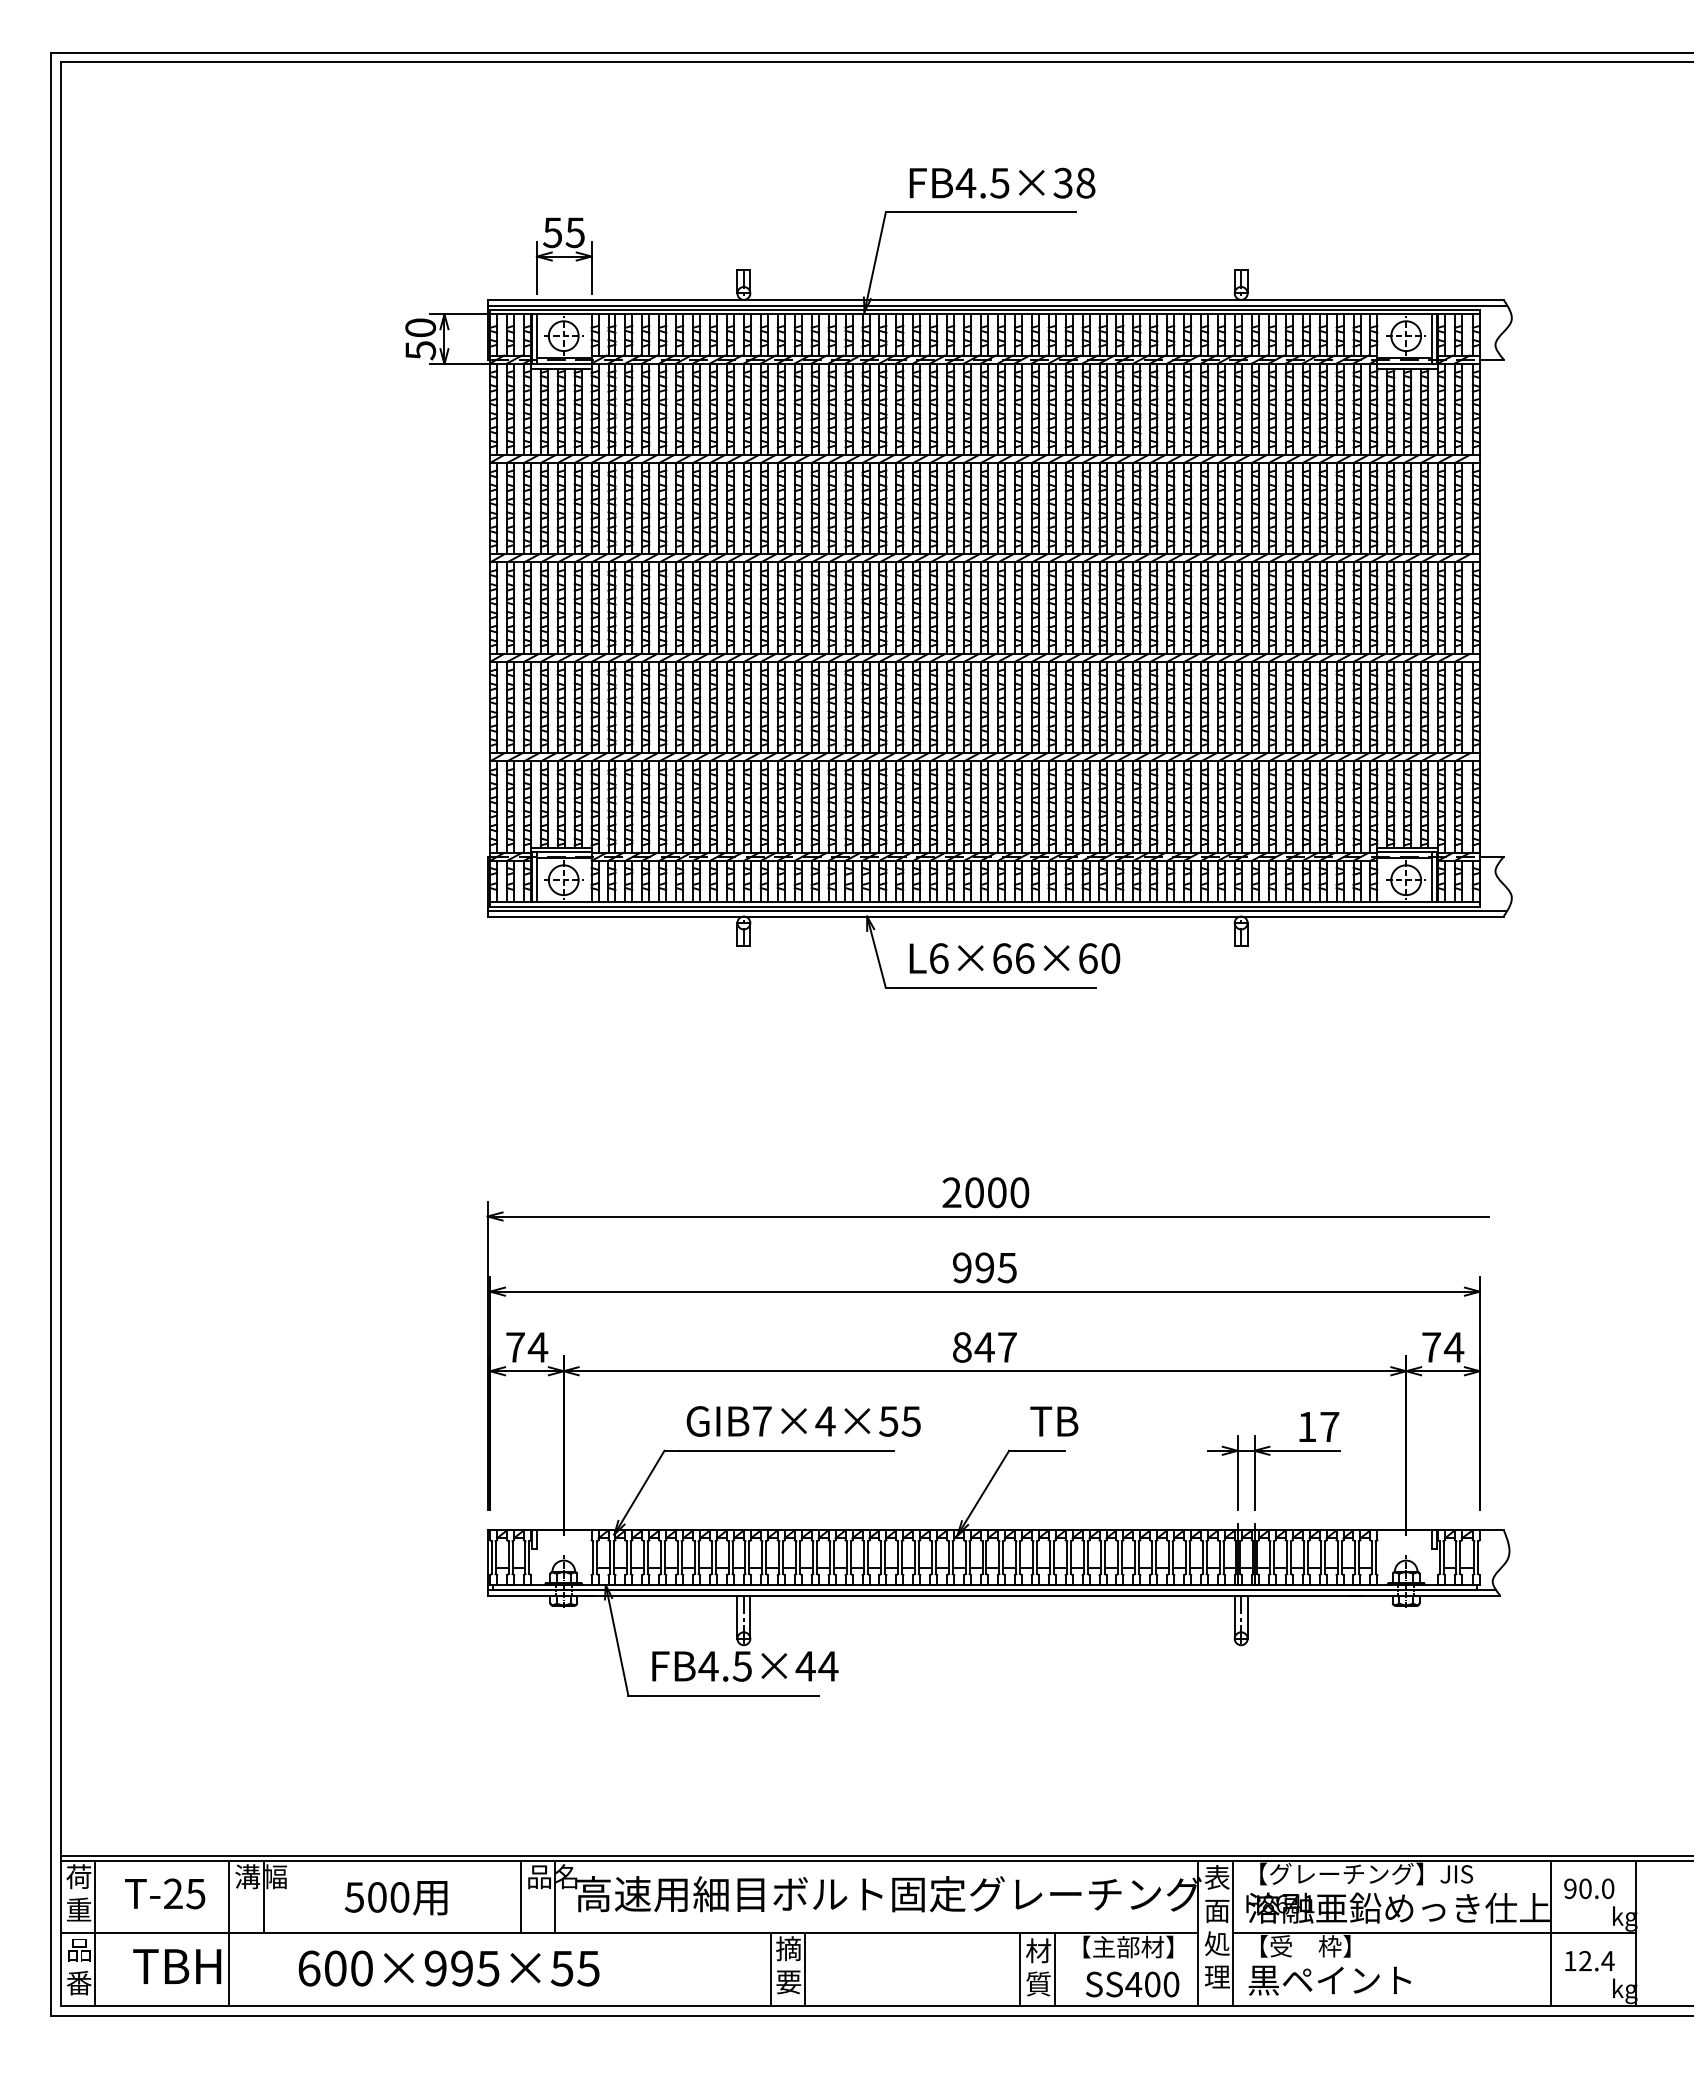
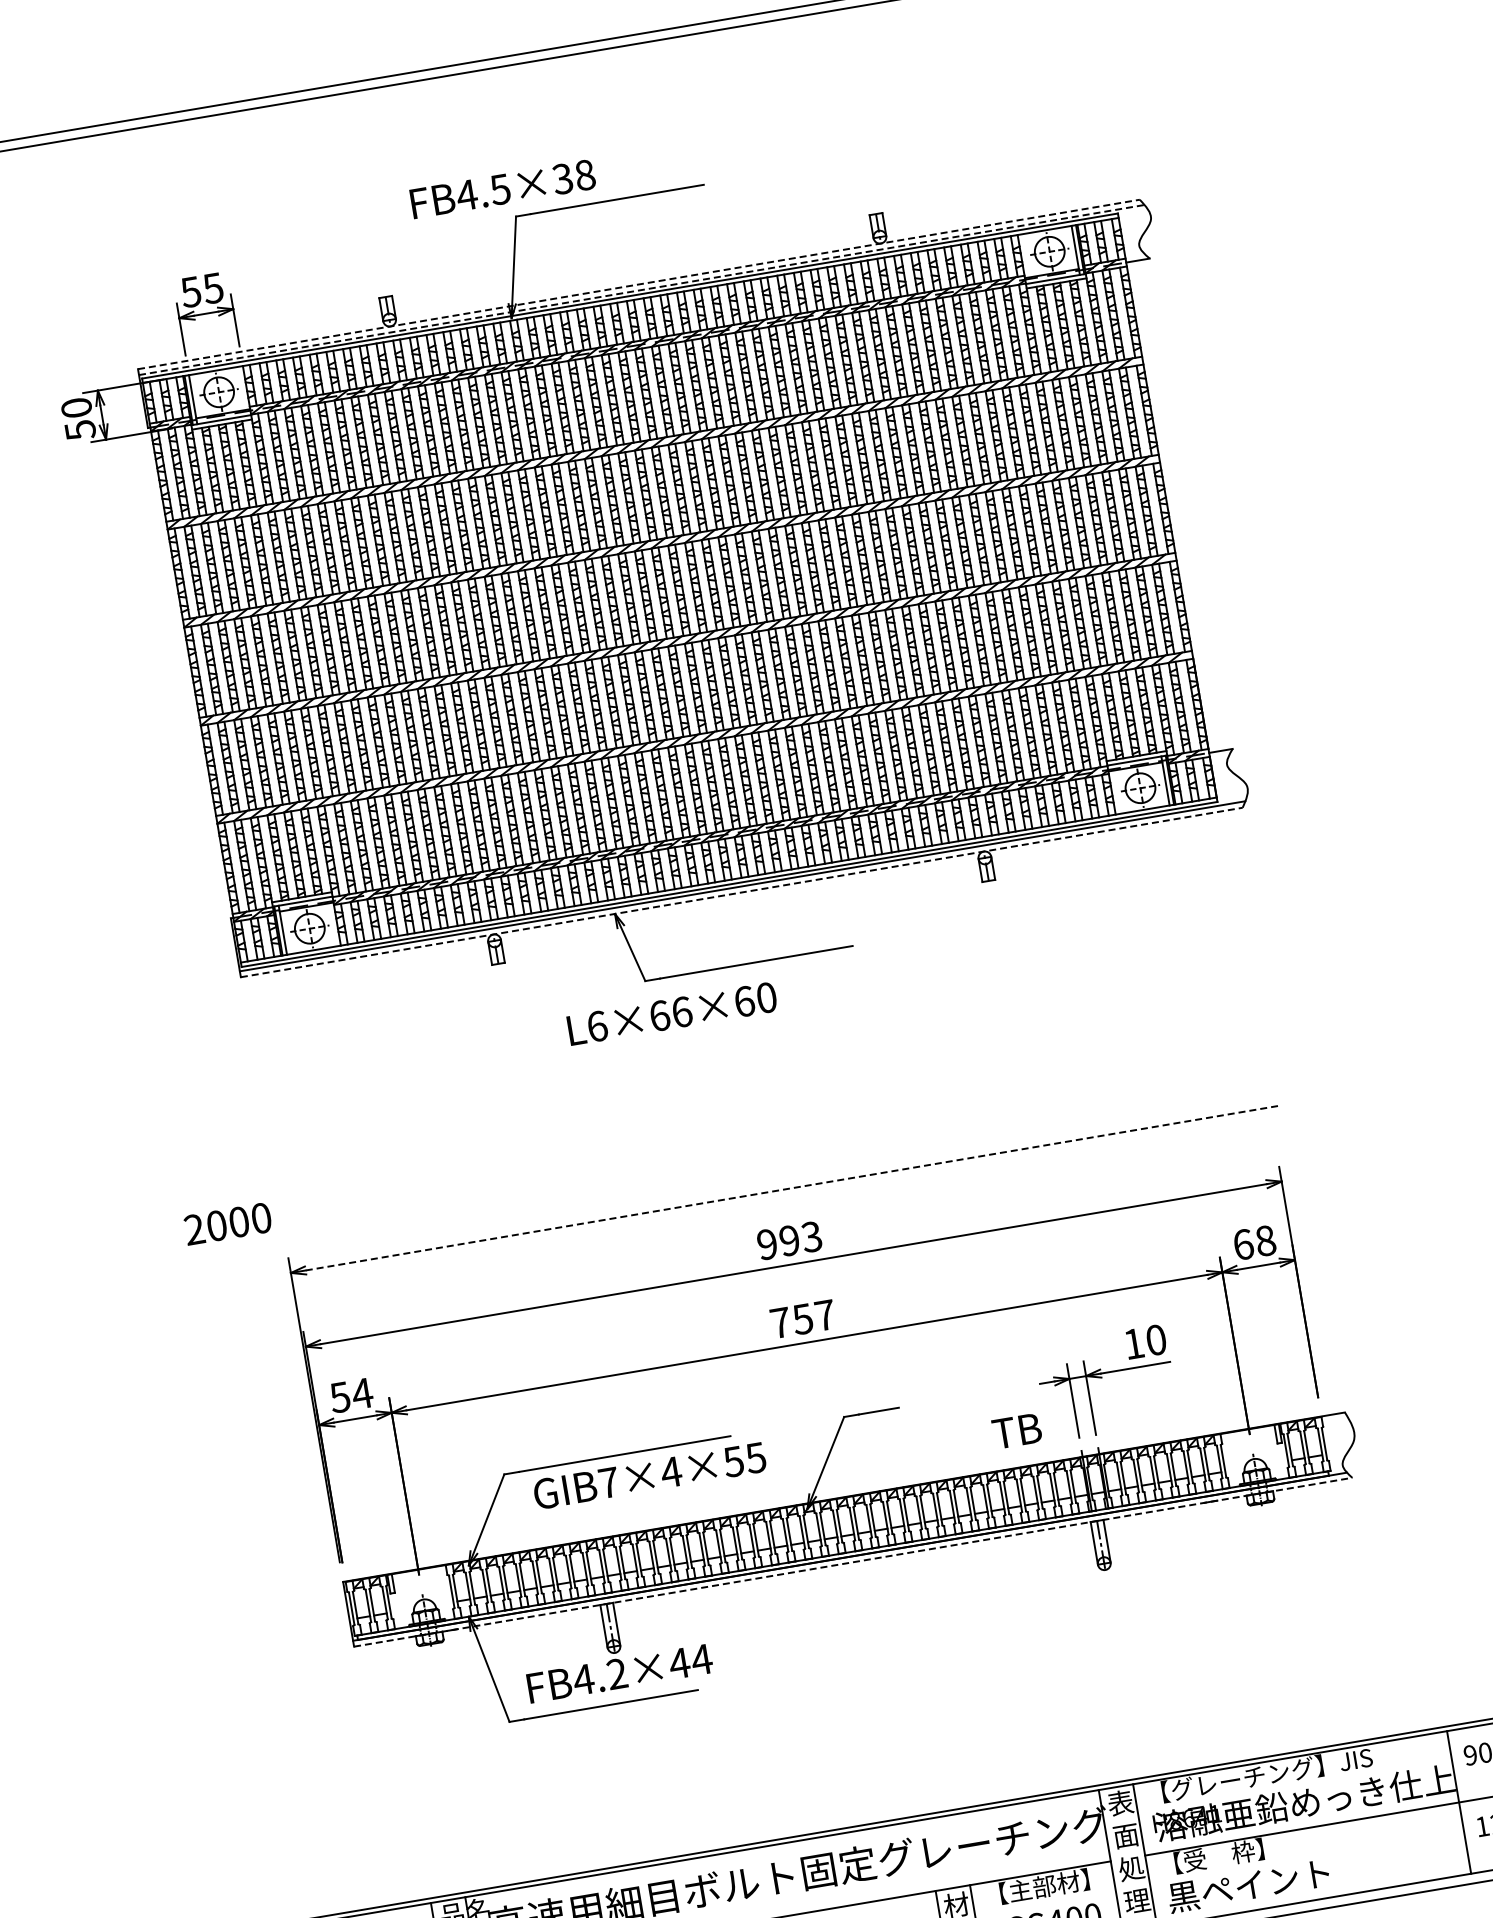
text: (1002, 182) -> (502, 188), moved
line: (996, 299) -> (639, 283), solid -> dashed
line: (997, 305) -> (641, 289), solid -> dashed
line: (996, 916) -> (742, 892), solid -> dashed
text: (1014, 958) -> (671, 1013), moved
text: (985, 1192) -> (227, 1223), moved
line: (995, 1216) -> (791, 1188), solid -> dashed
text: (1006, 1267) -> (810, 1236), 995 -> 993
text: (514, 1347) -> (339, 1397), 74 -> 54
text: (973, 1347) -> (791, 1321), 847 -> 757
text: (1443, 1347) -> (1255, 1242), 74 -> 68
text: (803, 1421) -> (649, 1475), moved
text: (1054, 1421) -> (1017, 1431), moved
text: (1329, 1426) -> (1155, 1339), 17 -> 10
line: (994, 1595) -> (853, 1562), solid -> dashed
text: (741, 1666) -> (616, 1674), FB4.5×44 -> FB4.2×44

